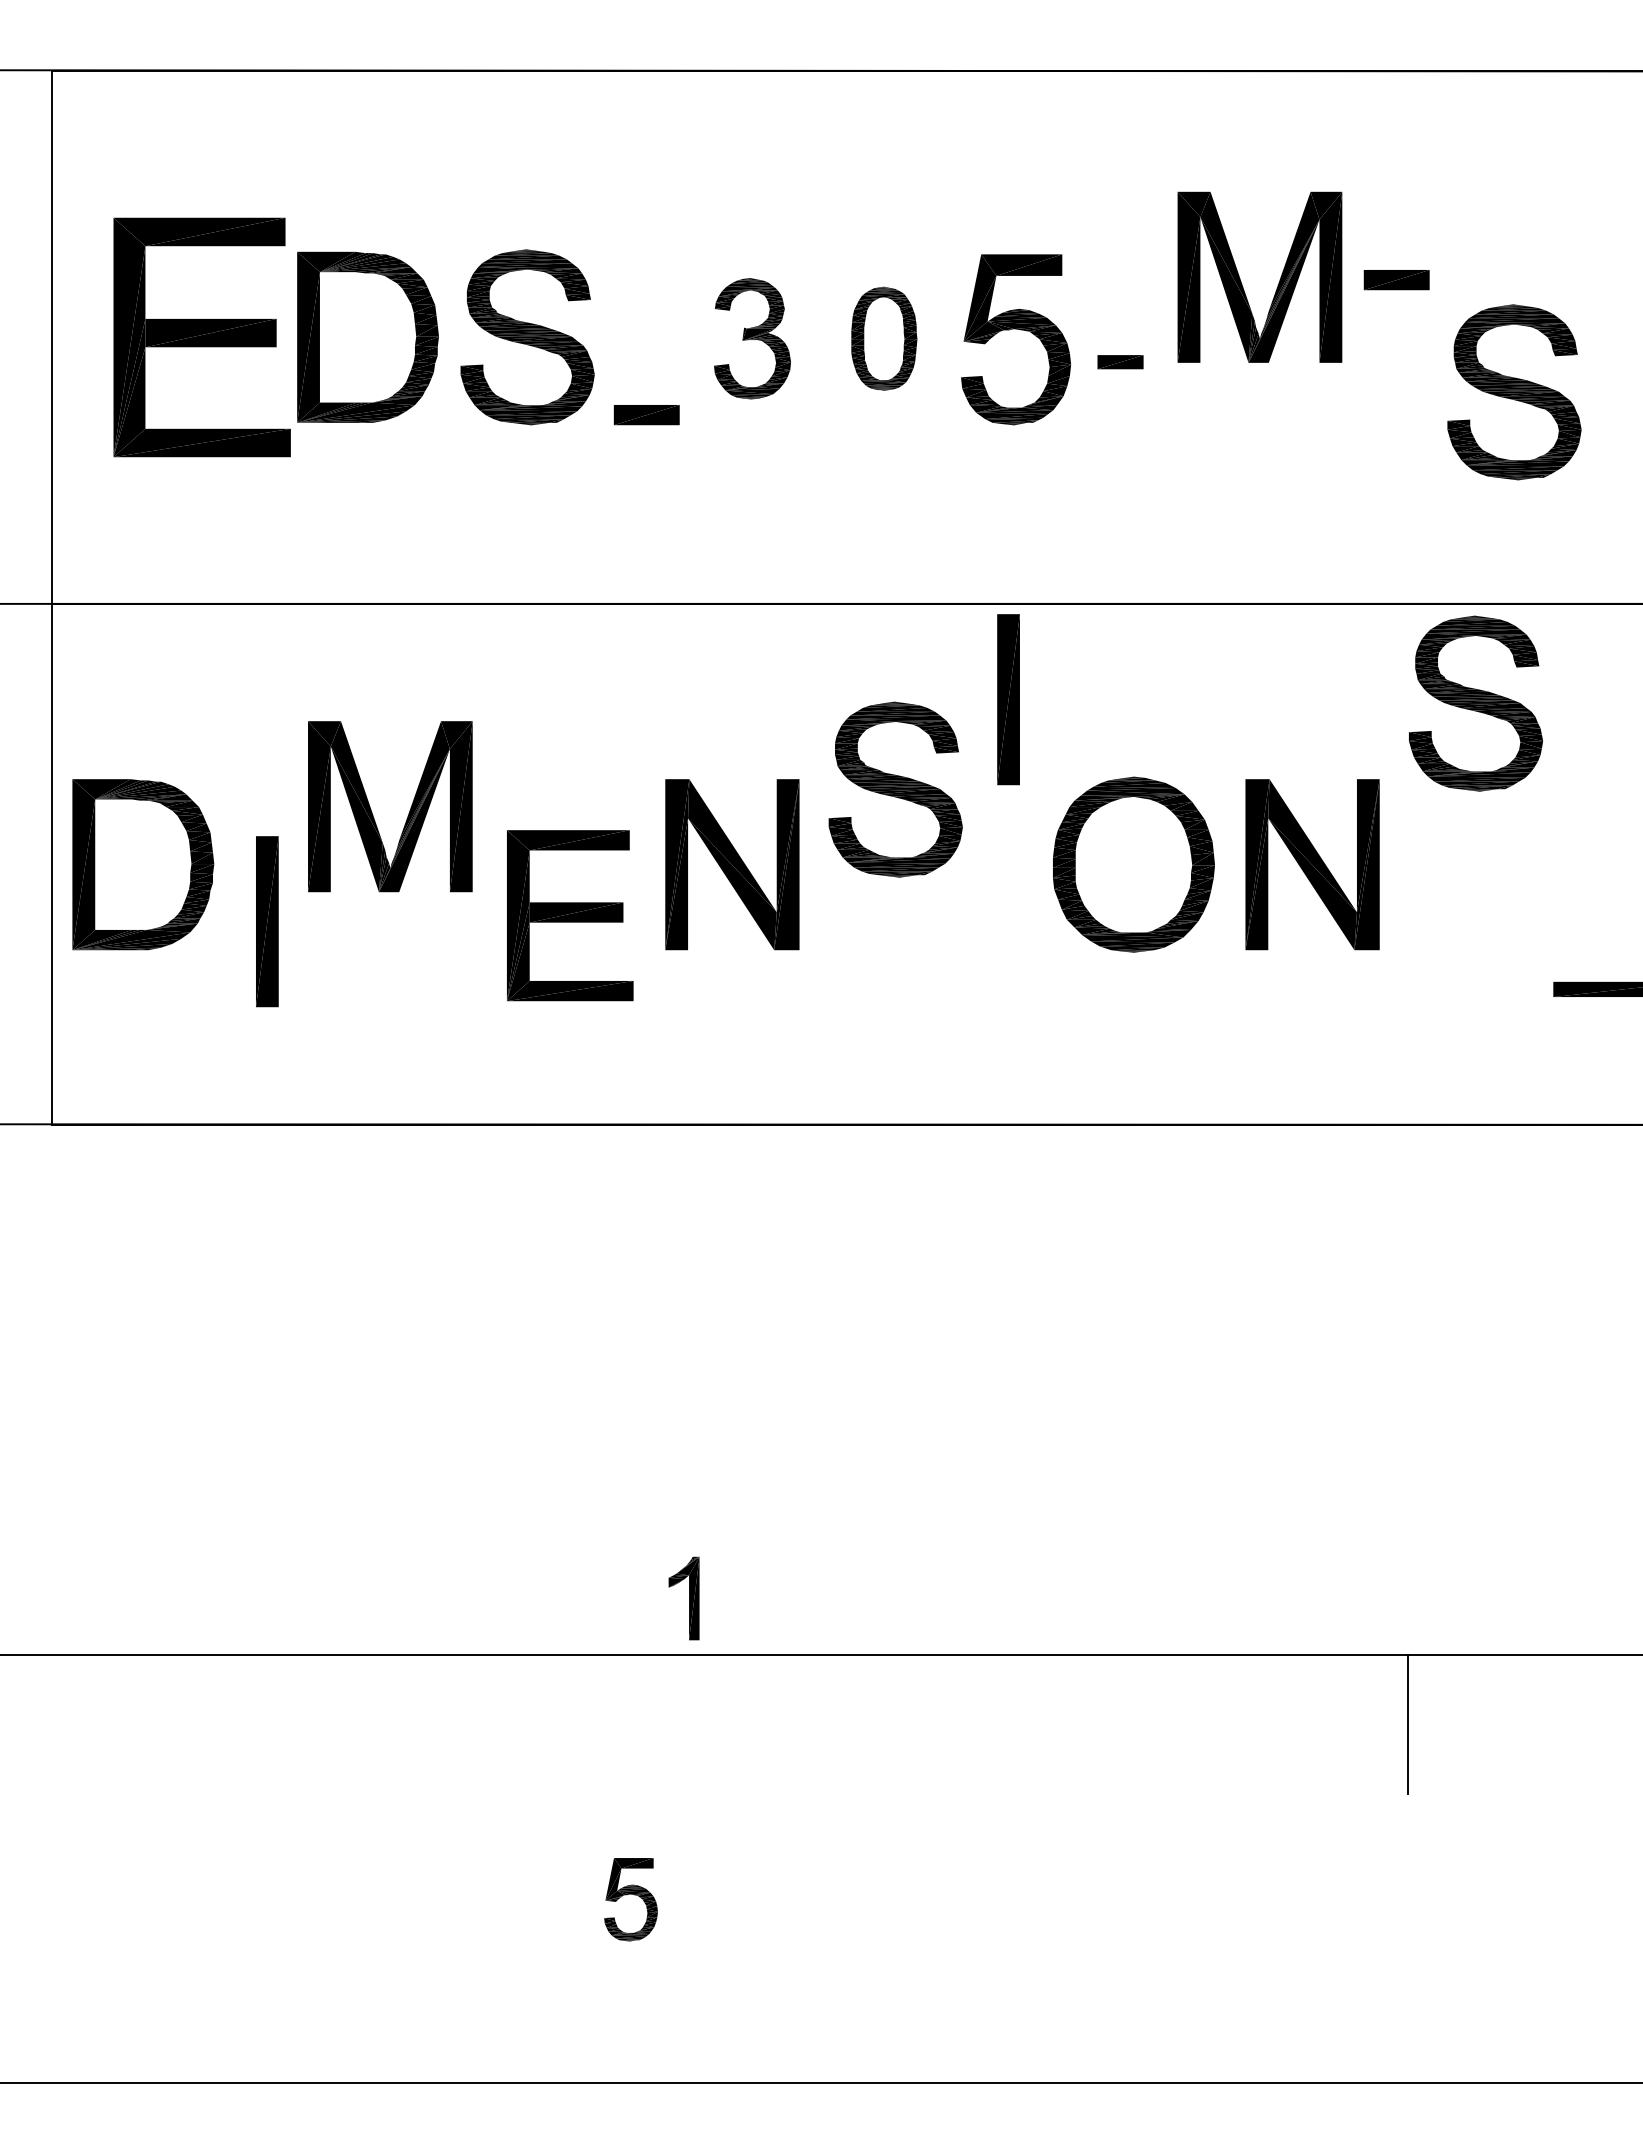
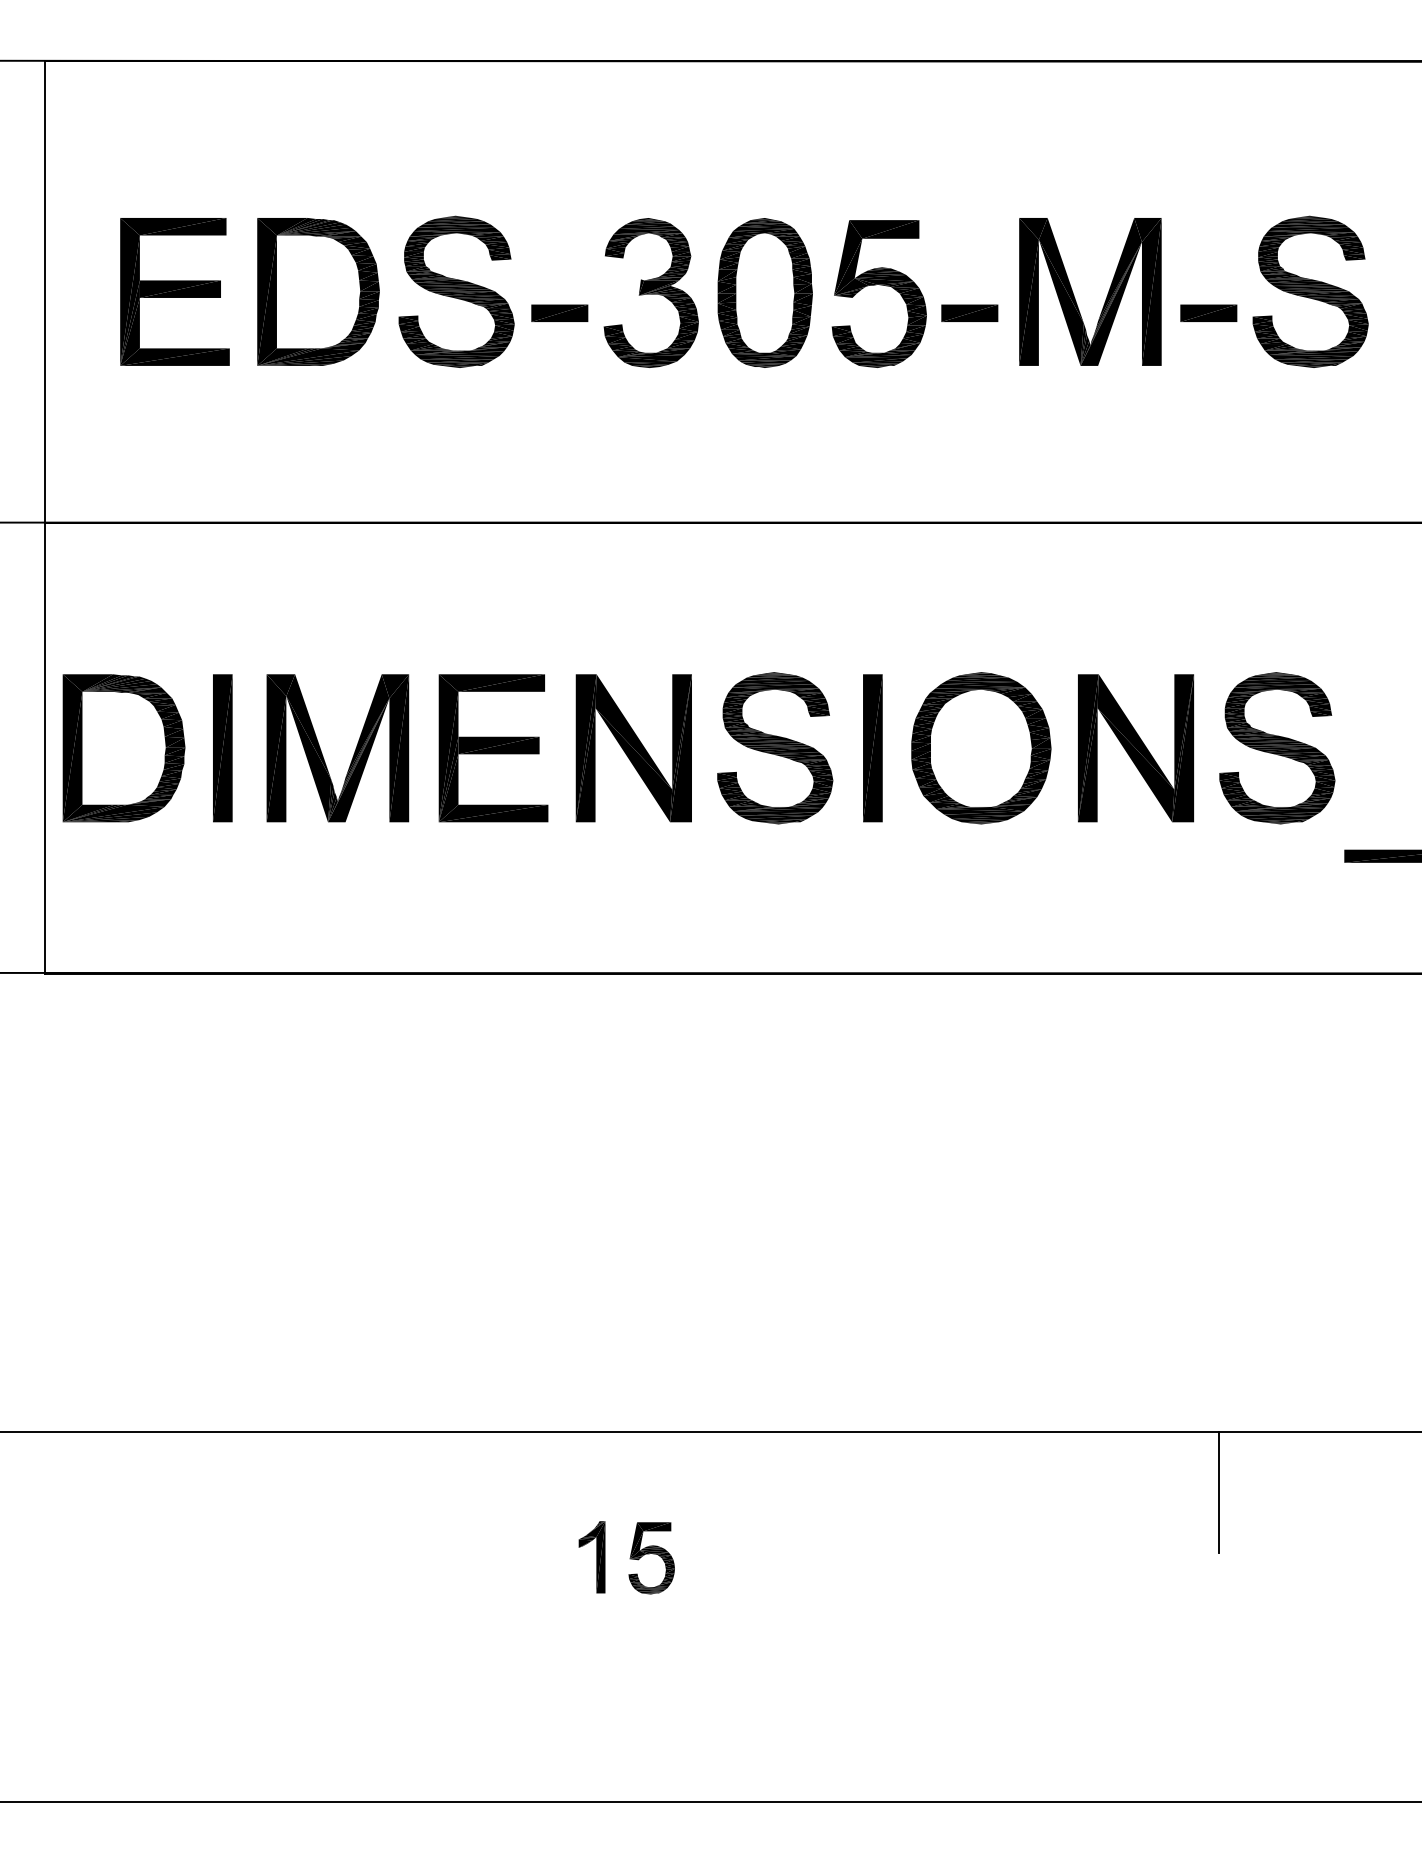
part: (1396, 280) -> (1208, 313), moved
part: (1241, 281) -> (1074, 295), moved
part: (201, 336) -> (174, 291), size x0.71
part: (752, 338) -> (651, 292), size x1.43
part: (884, 338) -> (765, 292), size x1.67
part: (1120, 362) -> (969, 313), size x1.43
part: (1514, 392) -> (1310, 292), moved
part: (646, 415) -> (559, 313), moved
part: (1008, 699) -> (872, 748), moved
part: (1476, 703) -> (1277, 748), moved
part: (895, 789) -> (775, 748), moved
part: (372, 812) -> (322, 753), moved
part: (570, 915) -> (493, 748), moved
part: (267, 921) -> (222, 748), moved
part: (683, 1598) -> (591, 1557), moved
part: (630, 1899) -> (651, 1558), moved

